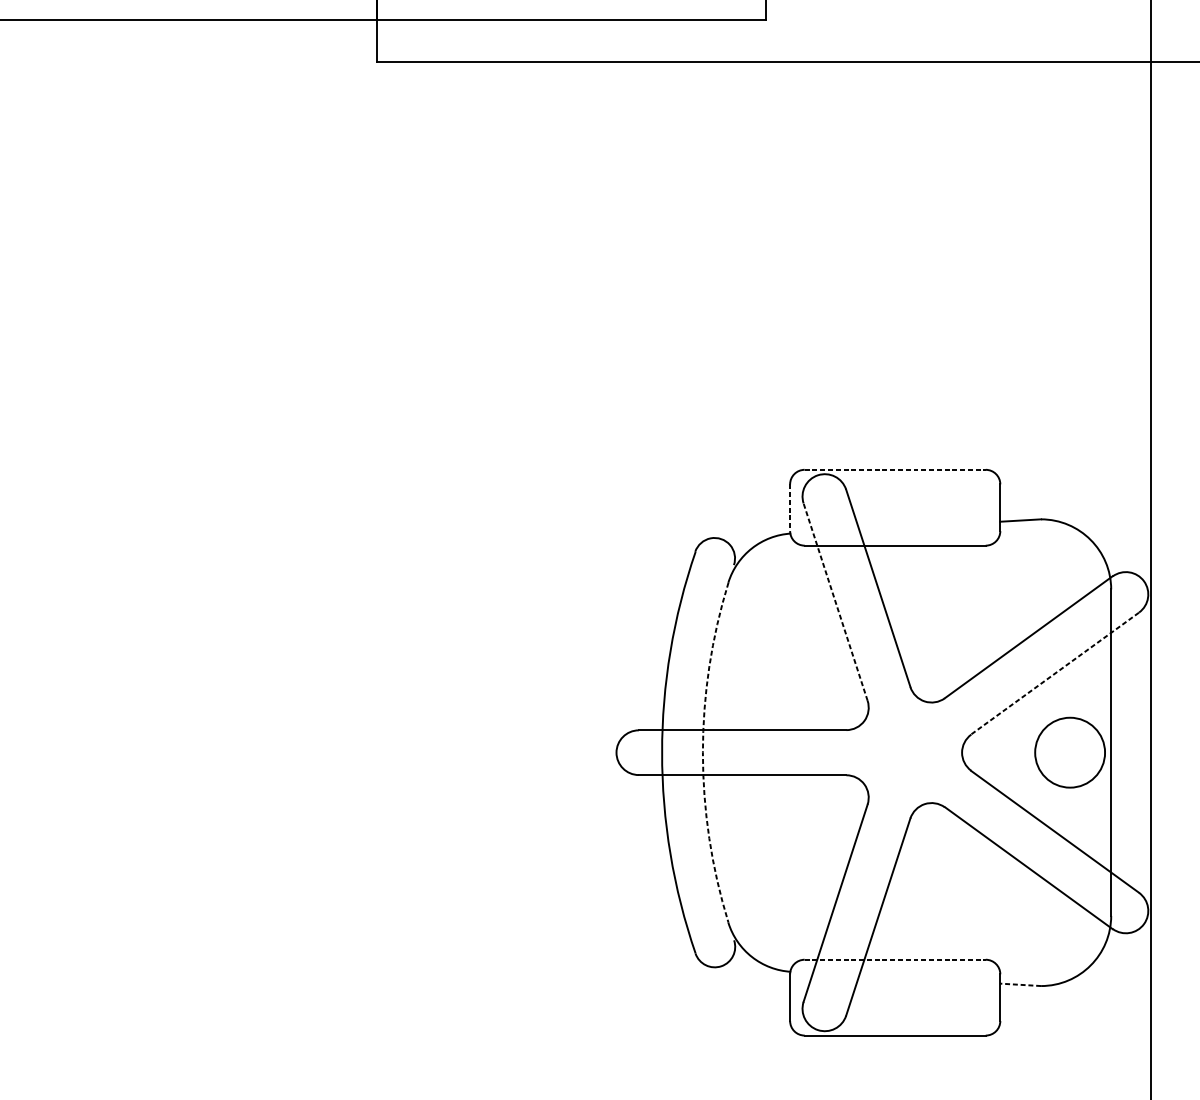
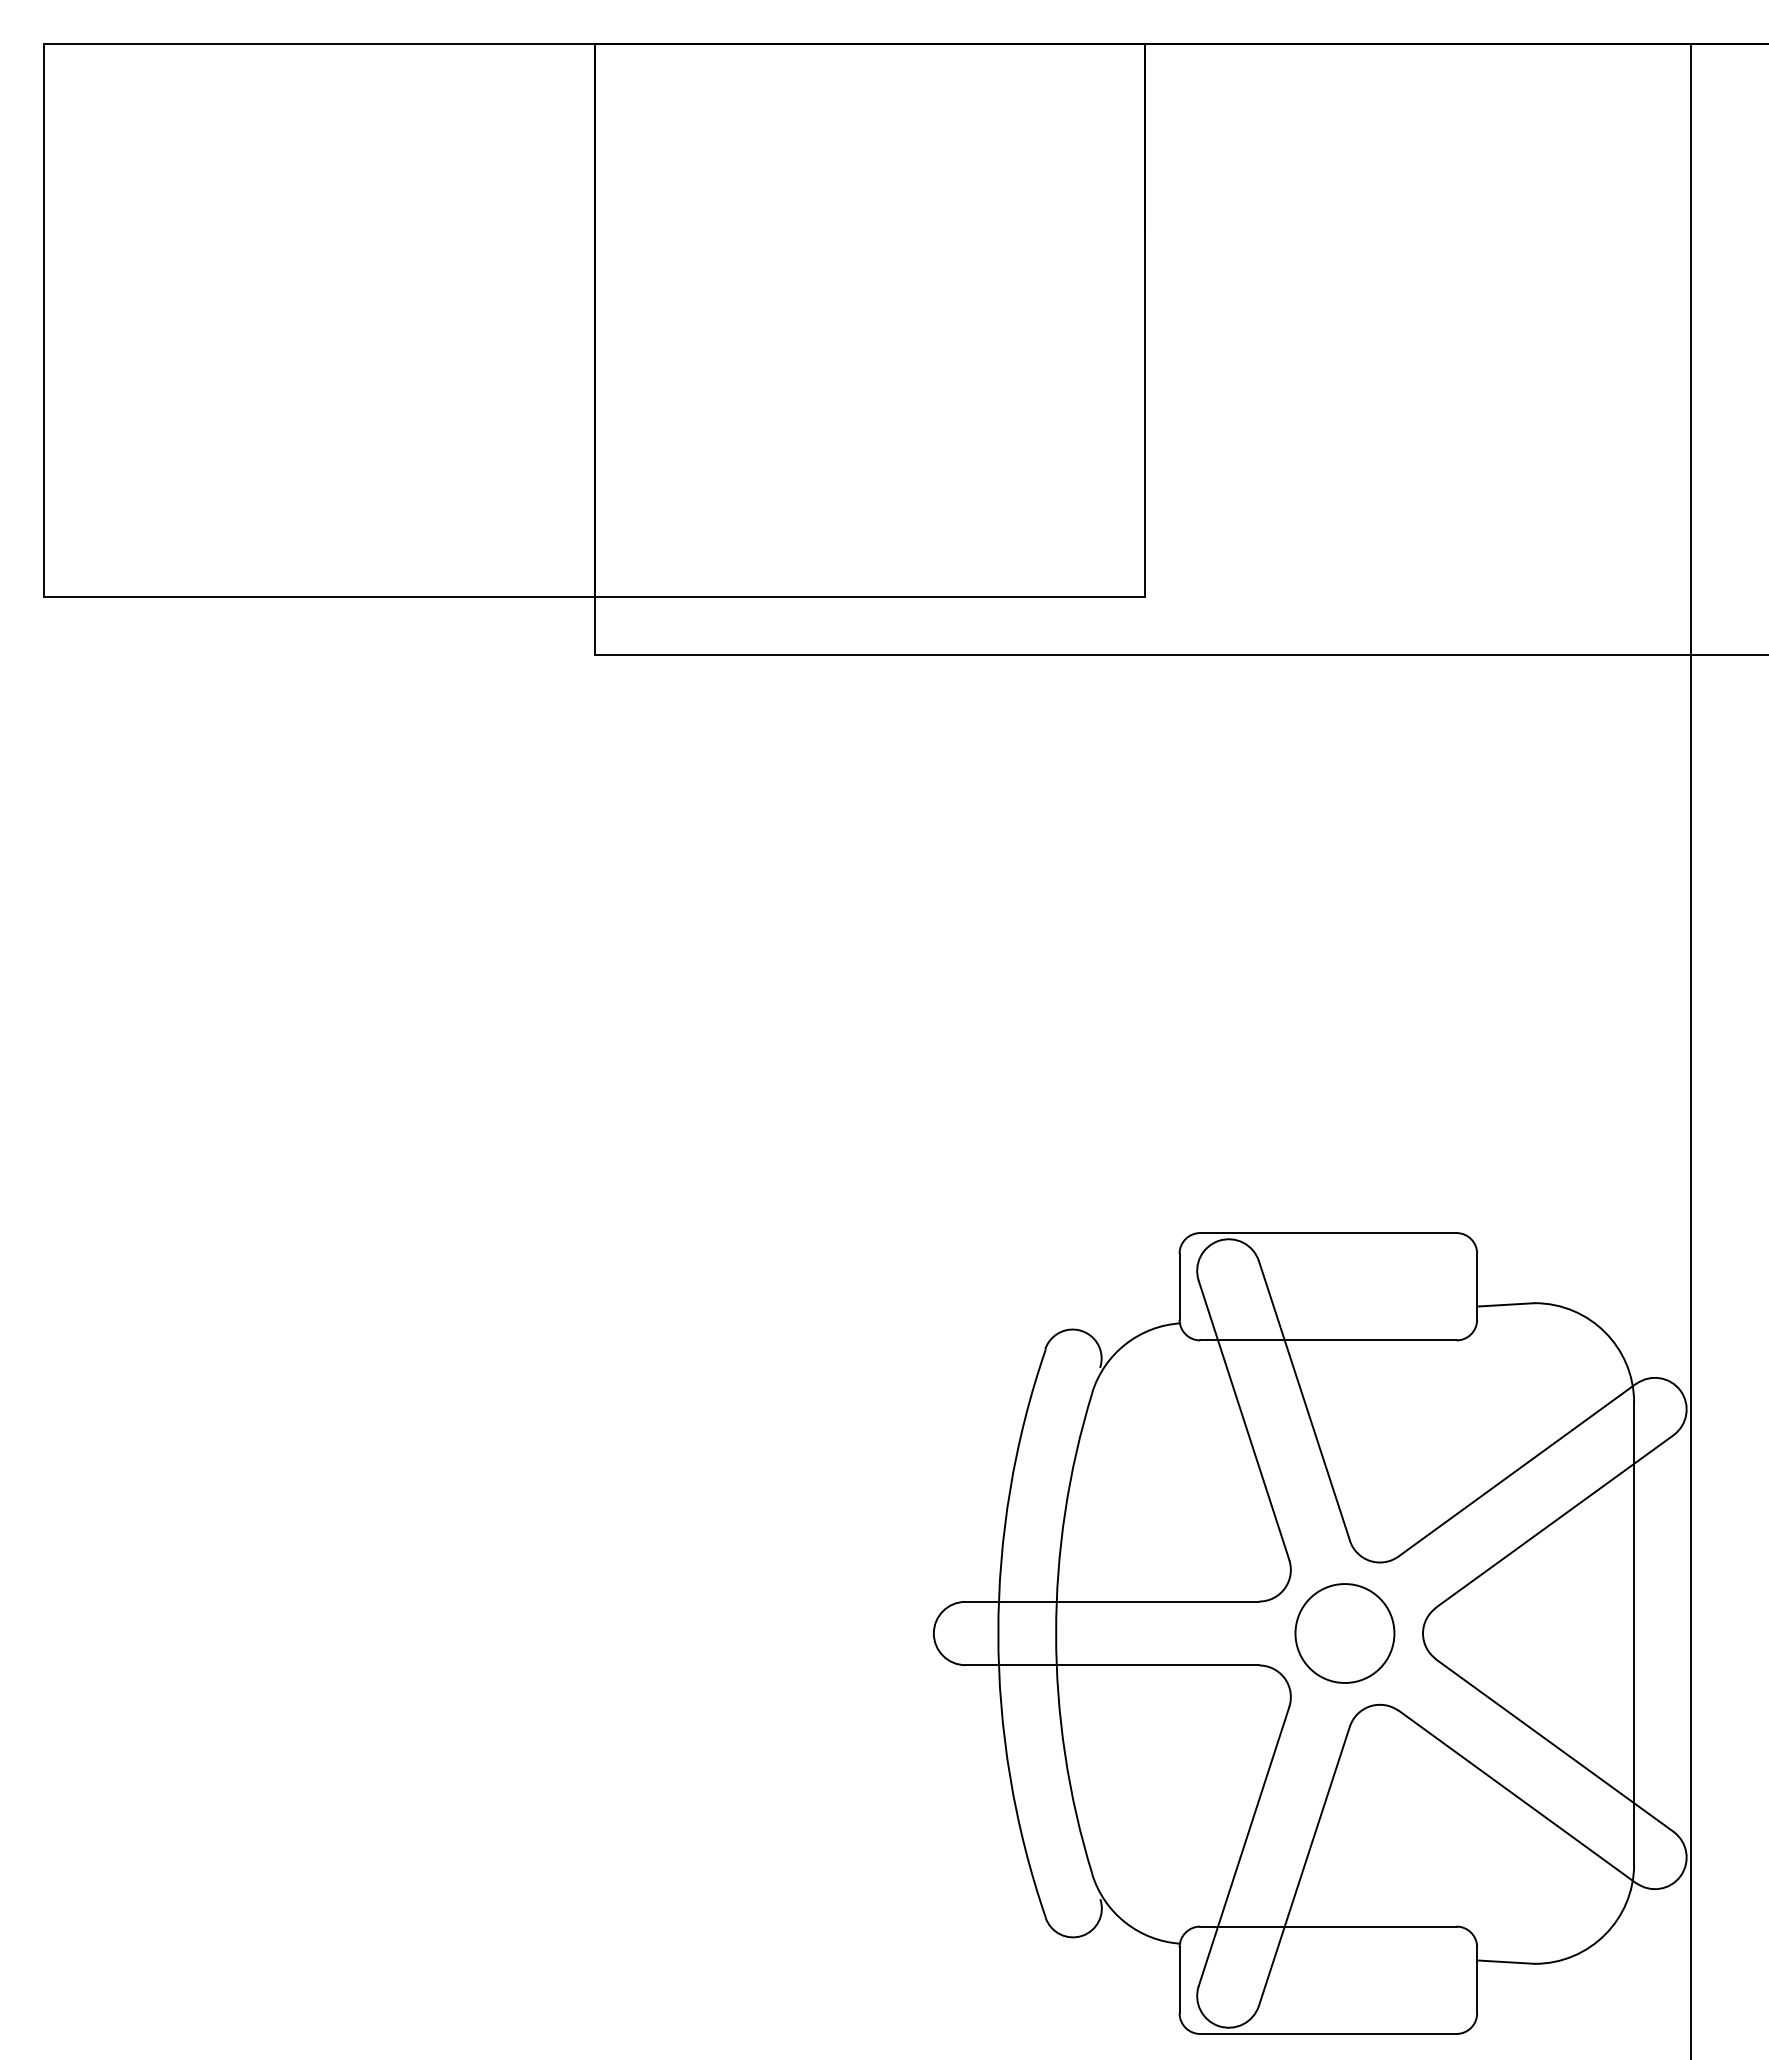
line: (895, 470) -> (1328, 1233), dashed -> solid
line: (790, 508) -> (1179, 1287), dashed -> solid
line: (835, 602) -> (1244, 1420), dashed -> solid
line: (1054, 673) -> (1554, 1521), dashed -> solid
arc: (703, 752) -> (1056, 1633), dashed -> solid
circle: (1069, 752) -> (1344, 1633), moved
line: (895, 959) -> (1328, 1926), dashed -> solid
line: (1020, 985) -> (1505, 1962), dashed -> solid

